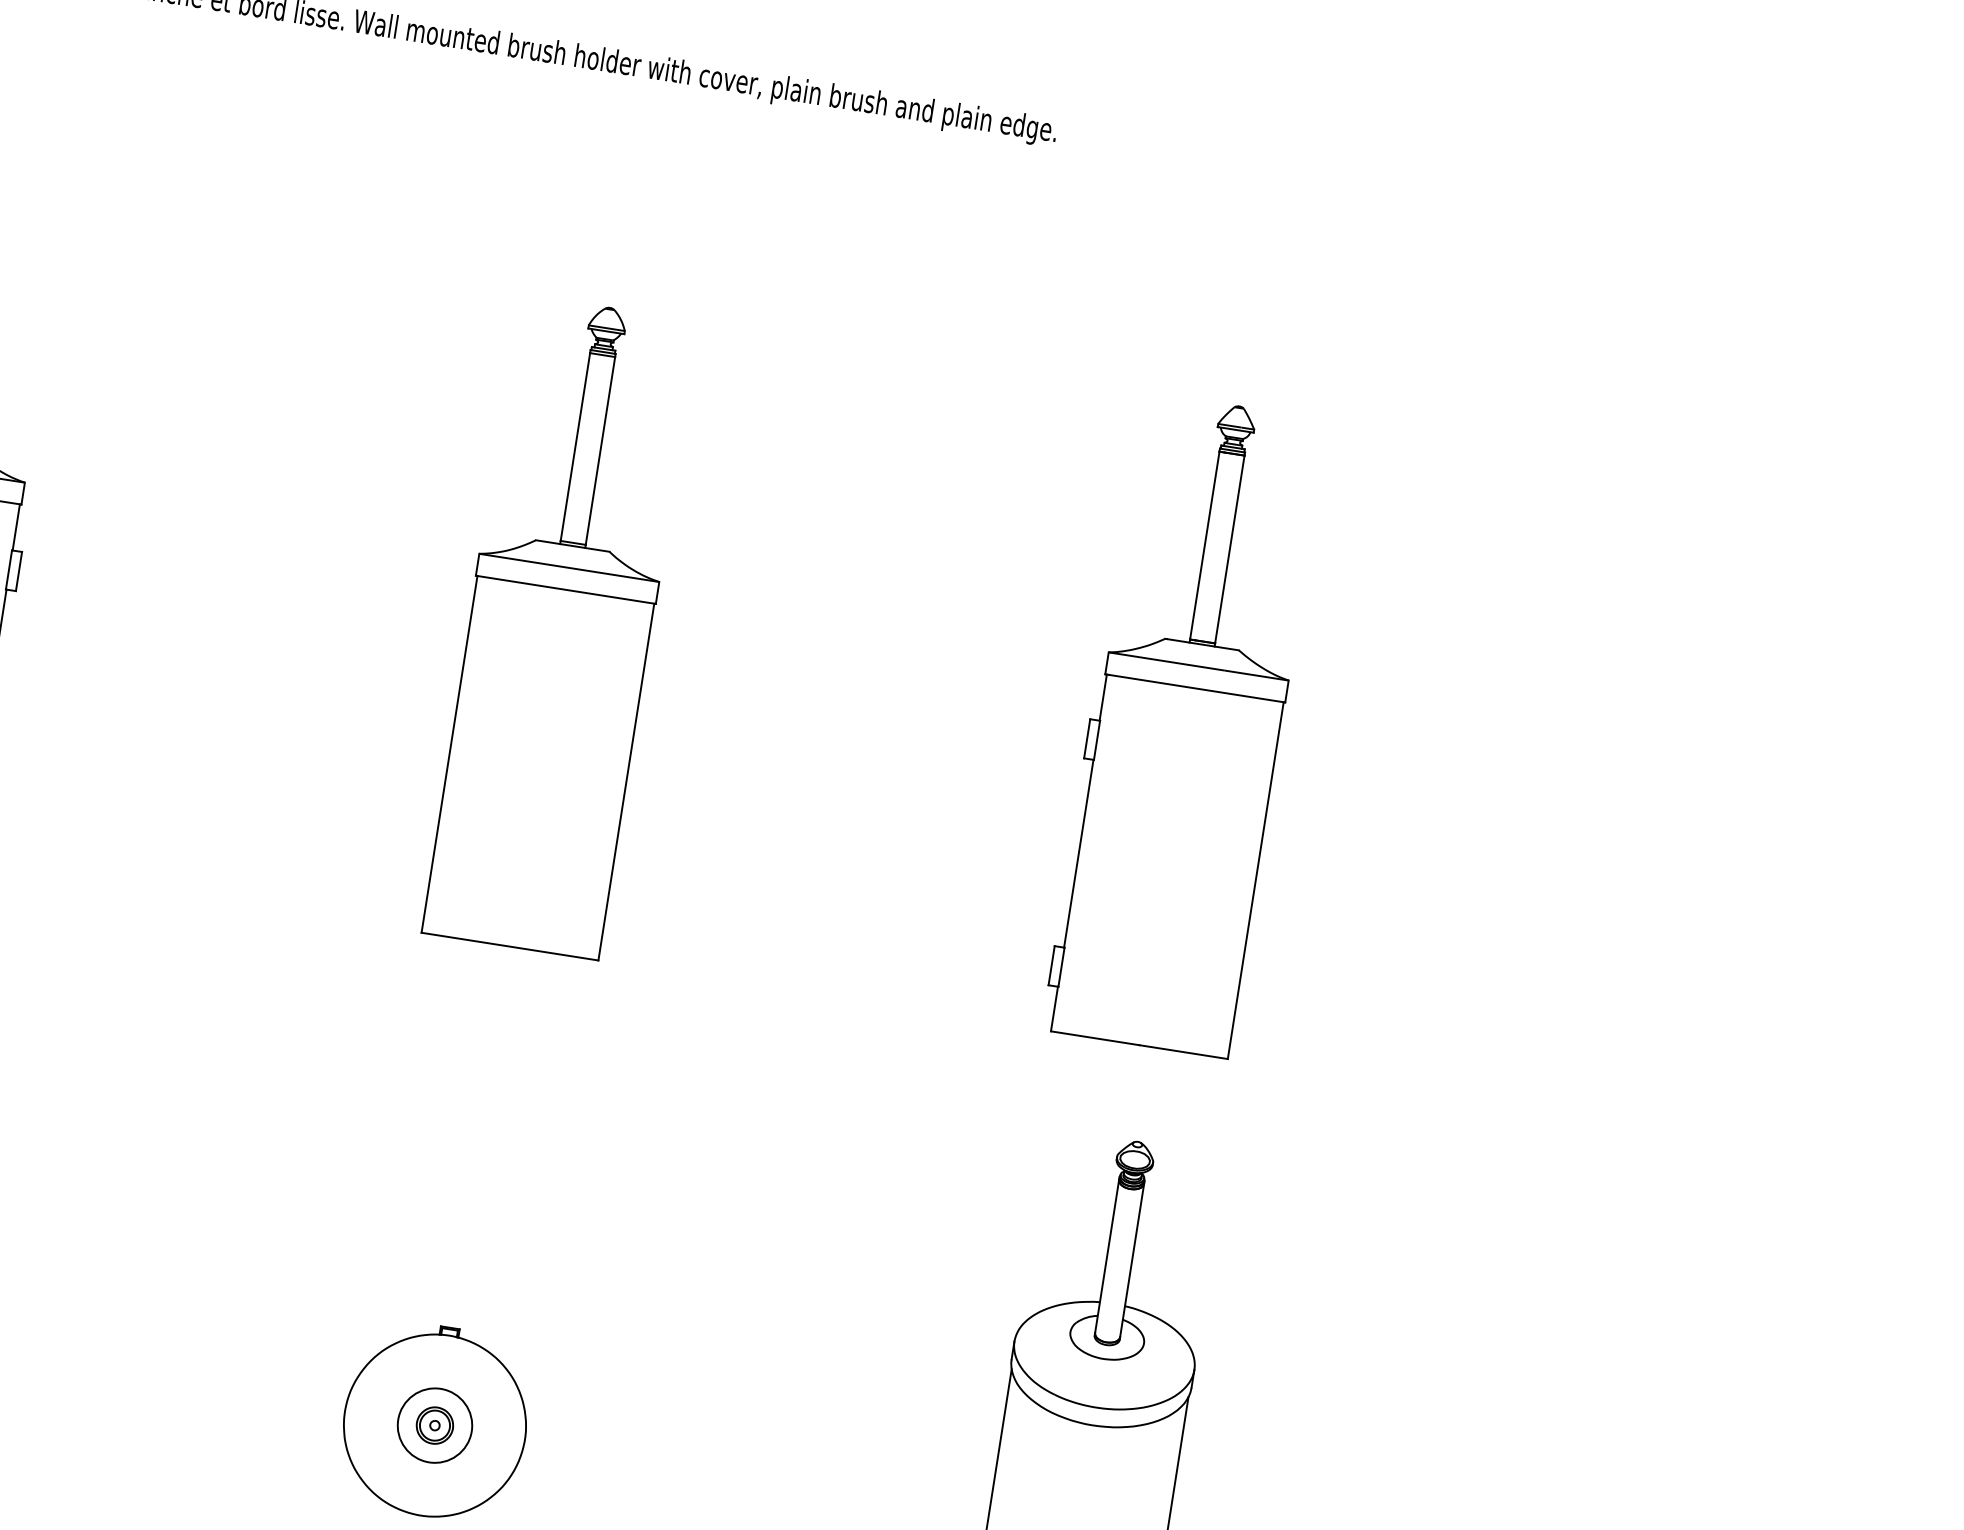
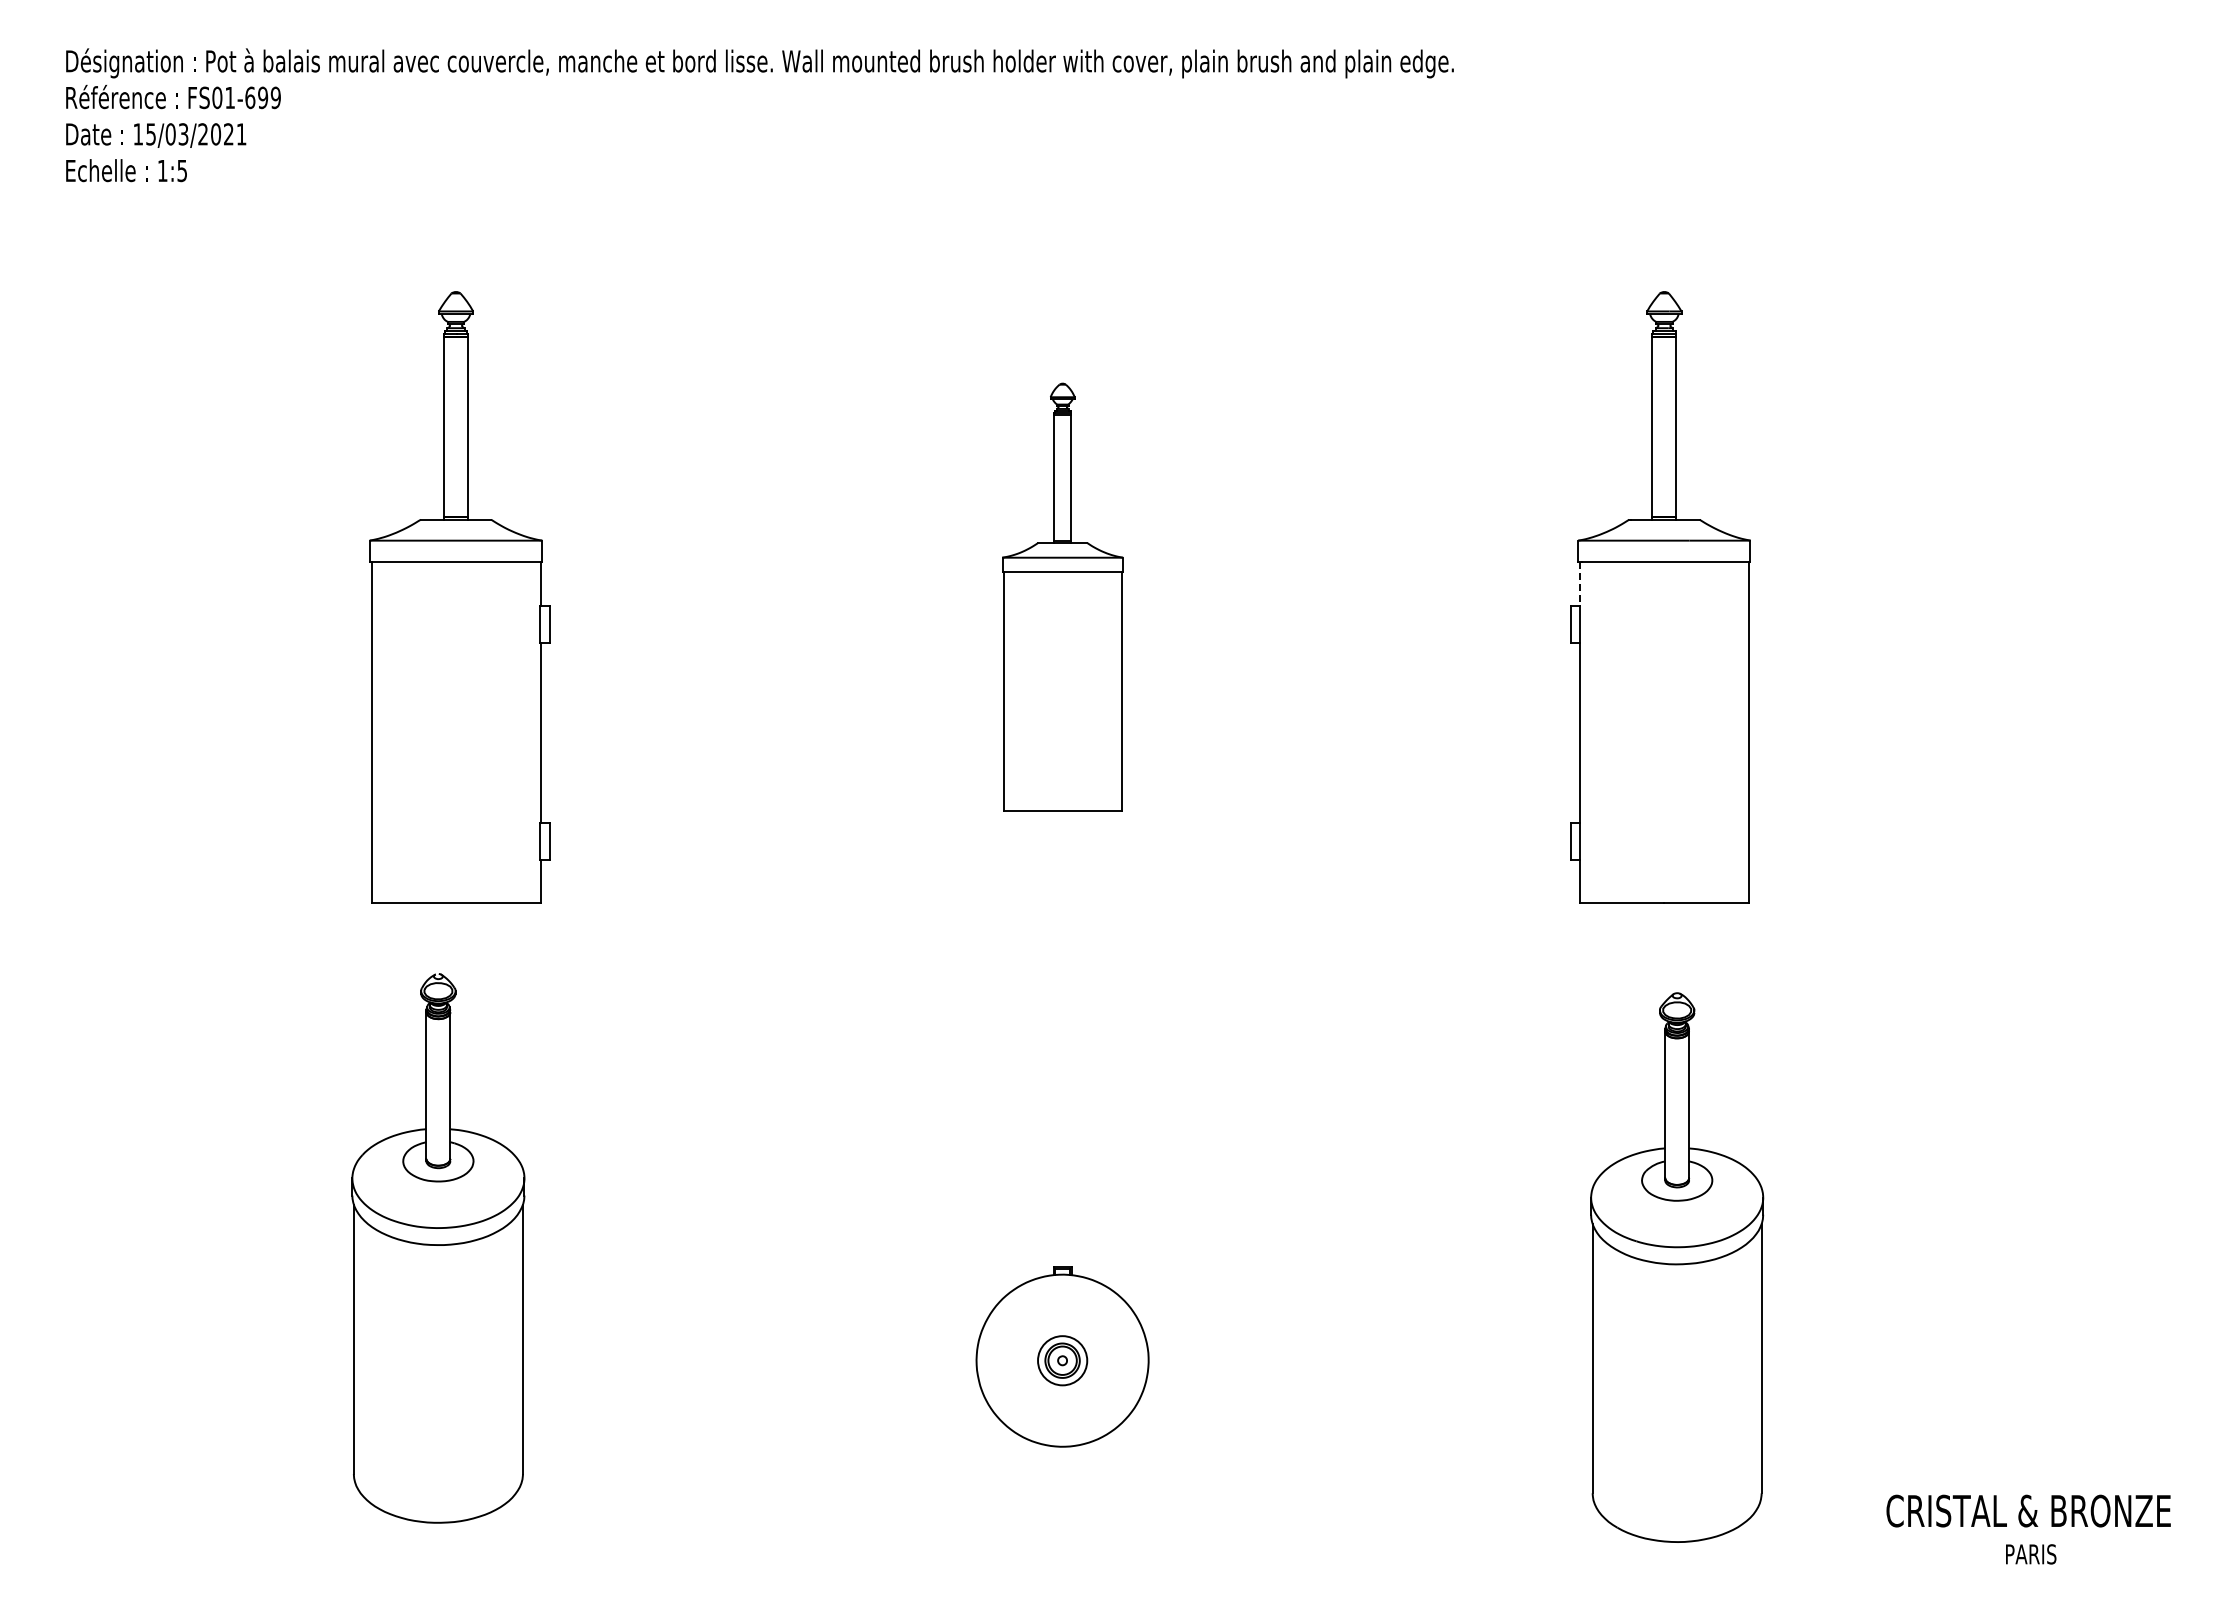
part: (559, 627) -> (1062, 597), size x0.7
line: (1102, 698) -> (1579, 584), solid -> dashed
circle: (434, 1425) -> (1062, 1360), size x0.7

